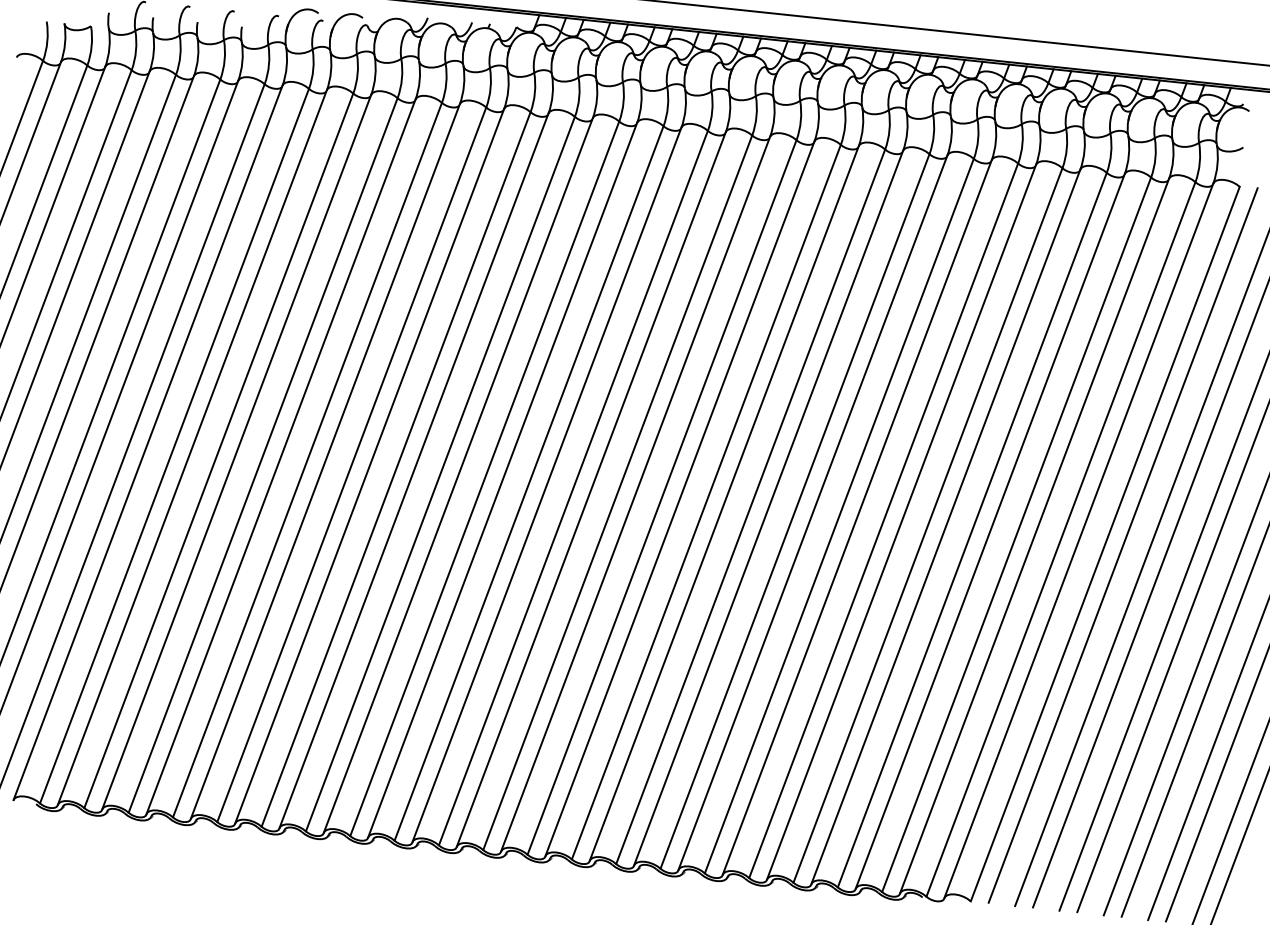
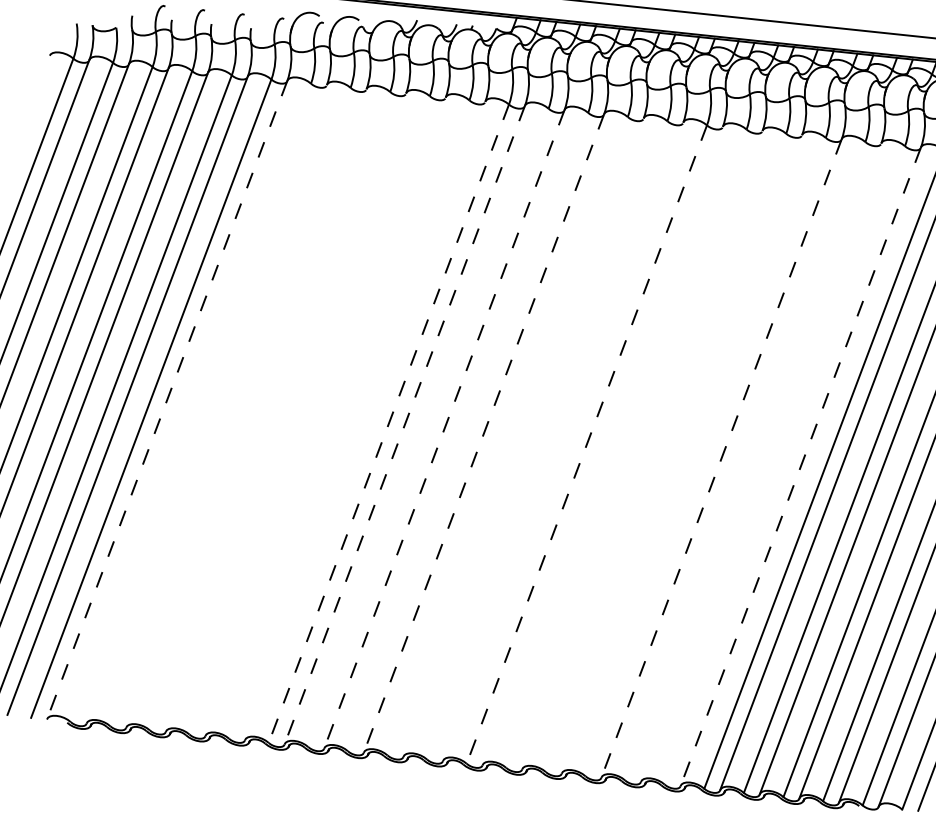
line: (148, 442) -> (167, 399), solid -> dashed
line: (174, 445) -> (190, 402), removed
line: (191, 447) -> (206, 404), removed
line: (218, 450) -> (230, 406), removed
line: (236, 451) -> (246, 407), removed
line: (262, 455) -> (269, 411), removed
line: (280, 456) -> (285, 412), removed
line: (307, 459) -> (309, 414), removed
line: (324, 461) -> (324, 416), removed
line: (351, 464) -> (348, 419), removed
line: (369, 465) -> (365, 420), removed
line: (396, 469) -> (389, 423), solid -> dashed
line: (413, 470) -> (404, 424), solid -> dashed
line: (439, 473) -> (427, 427), removed
line: (458, 475) -> (444, 429), solid -> dashed
line: (484, 478) -> (467, 431), removed
line: (502, 480) -> (483, 433), solid -> dashed
line: (528, 483) -> (507, 436), removed
line: (546, 484) -> (523, 437), removed
line: (572, 487) -> (546, 439), removed
line: (590, 489) -> (562, 441), removed
line: (617, 492) -> (586, 444), solid -> dashed
line: (635, 493) -> (602, 445), removed
line: (661, 497) -> (625, 448), removed
line: (679, 498) -> (642, 449), removed
line: (705, 501) -> (665, 452), removed
line: (723, 503) -> (681, 454), removed
line: (750, 506) -> (705, 456), removed
line: (768, 508) -> (721, 458), solid -> dashed
line: (794, 511) -> (744, 461), removed
line: (812, 512) -> (760, 462), removed
line: (838, 515) -> (784, 464), removed
line: (857, 517) -> (801, 466), solid -> dashed

